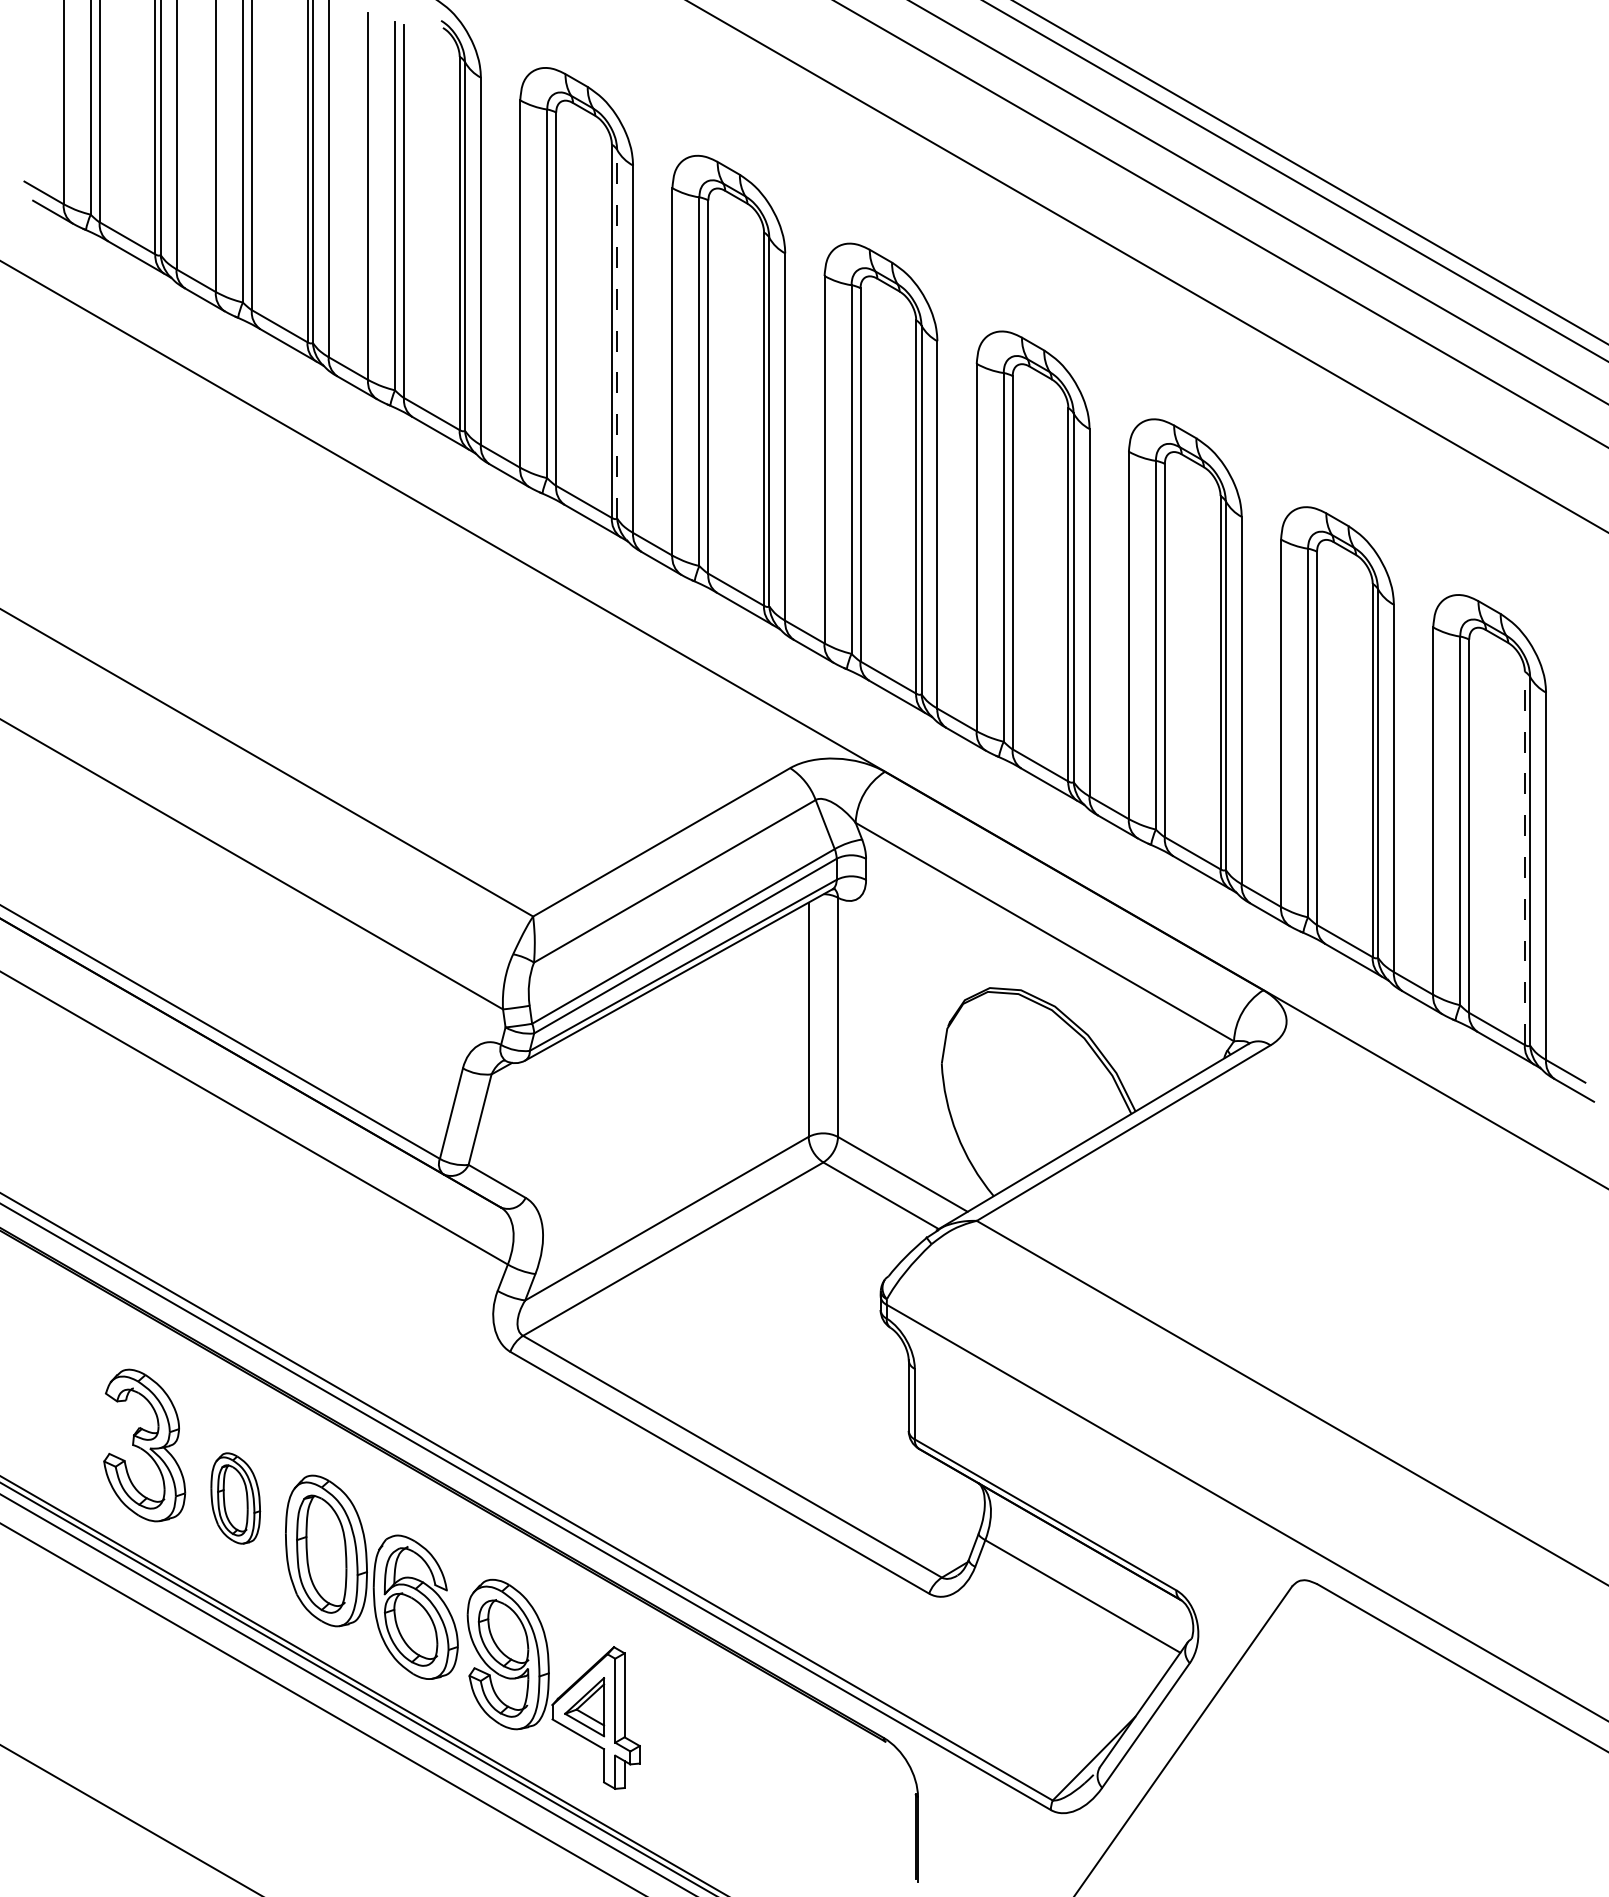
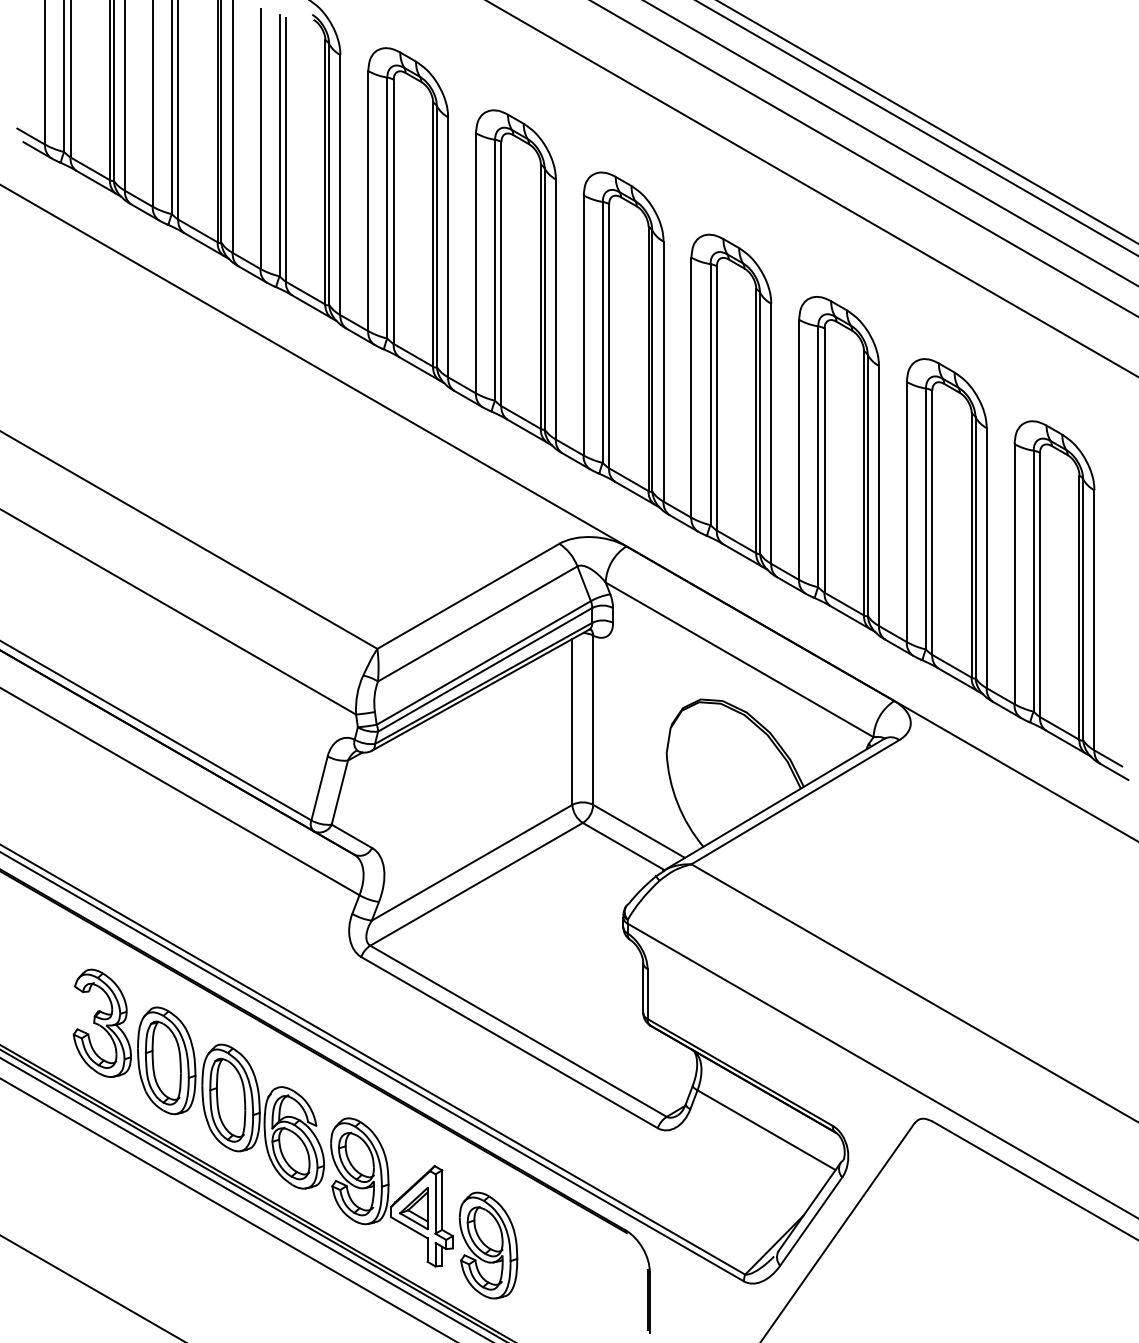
line: (617, 333) -> (437, 236), dashed -> solid
line: (1524, 858) -> (1079, 607), dashed -> solid
part: (235, 1498) -> (166, 1060), size x1.67
part: (689, 1759) -> (488, 1245), added

